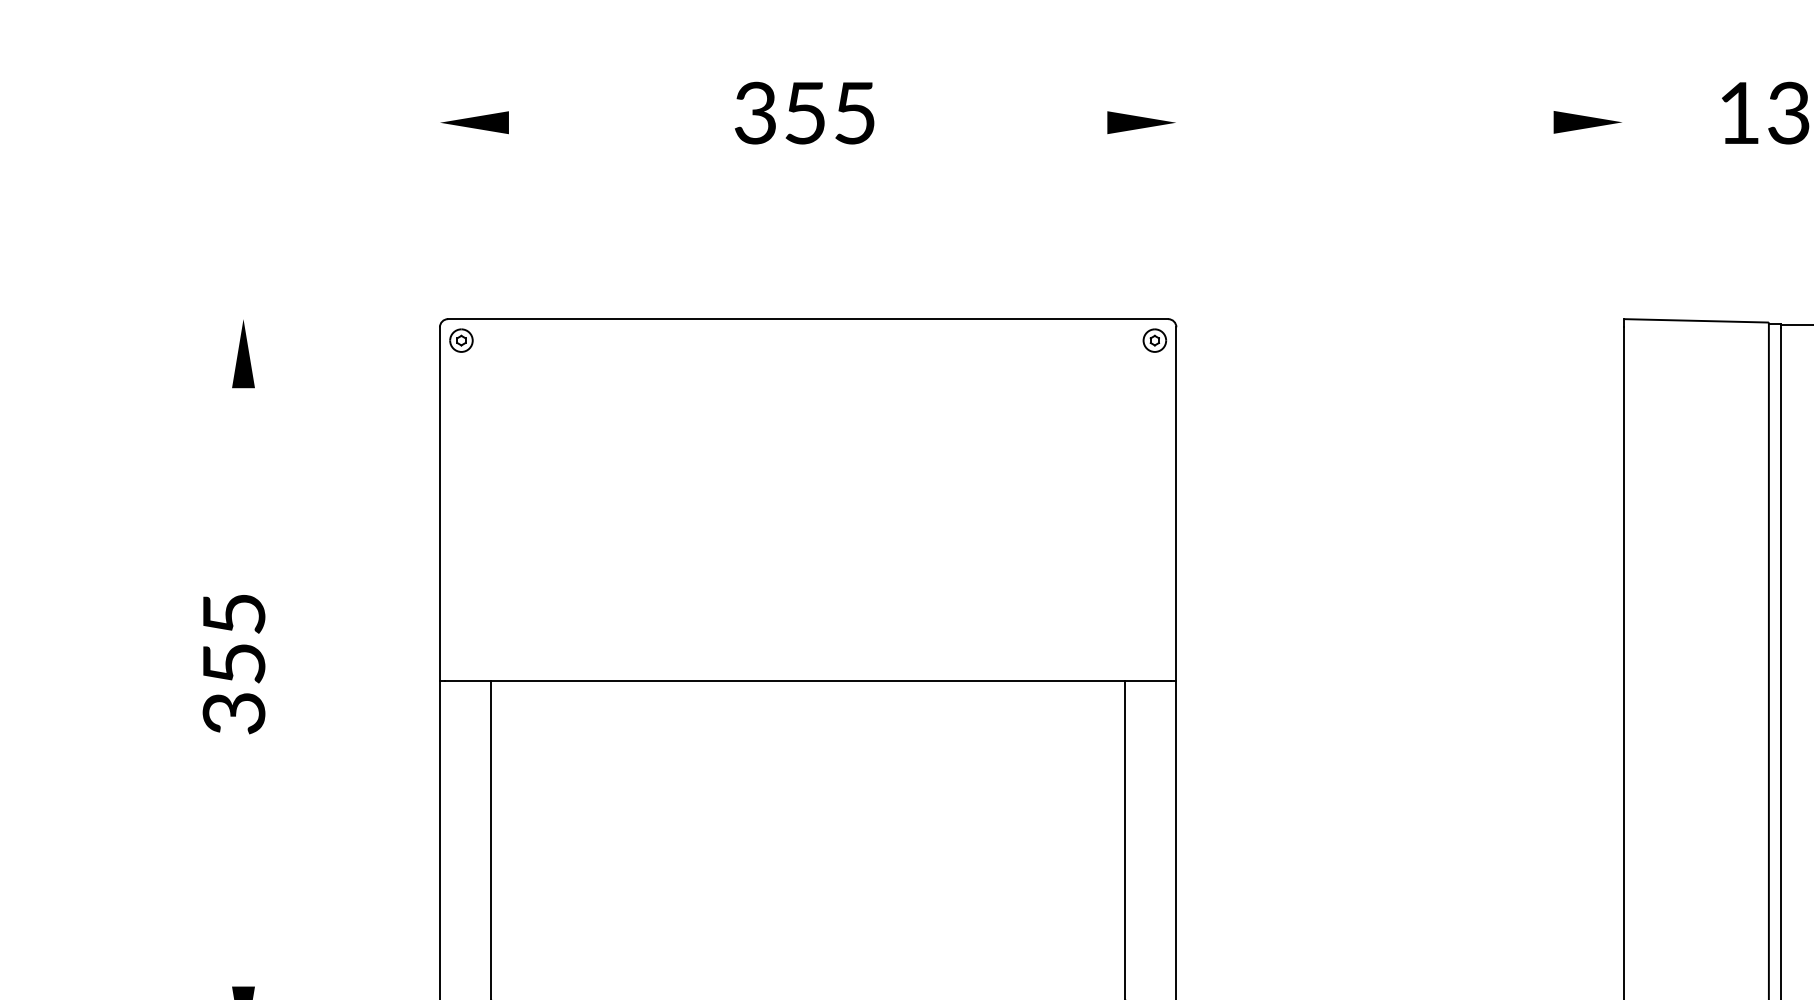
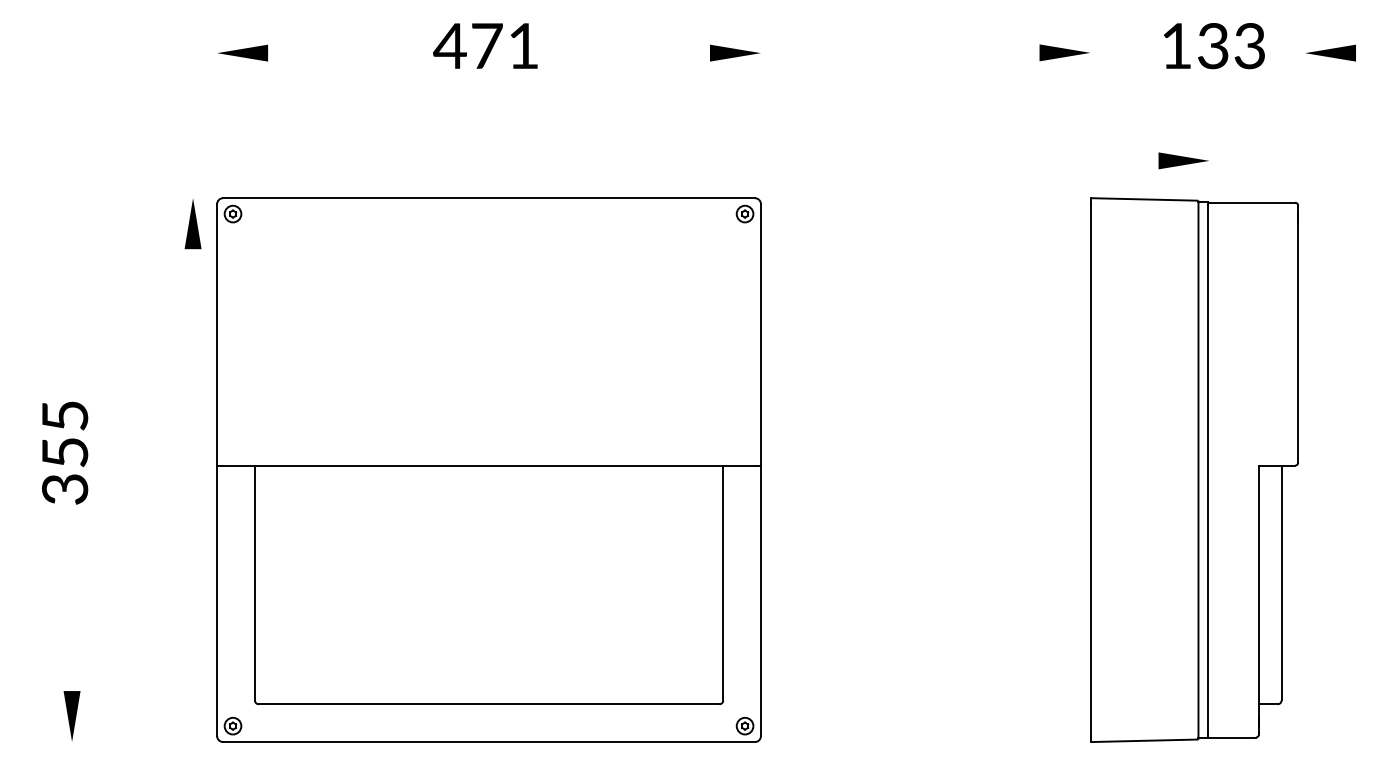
text: (803, 113) -> (485, 46), 355 -> 471
part: (1748, 268) -> (1183, 160), added
part: (242, 354) -> (192, 224), moved

